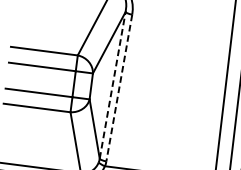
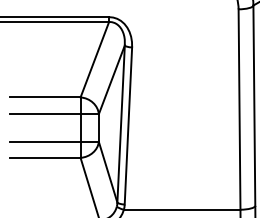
line: (113, 85) -> (121, 124), dashed -> solid
line: (119, 87) -> (128, 125), dashed -> solid

